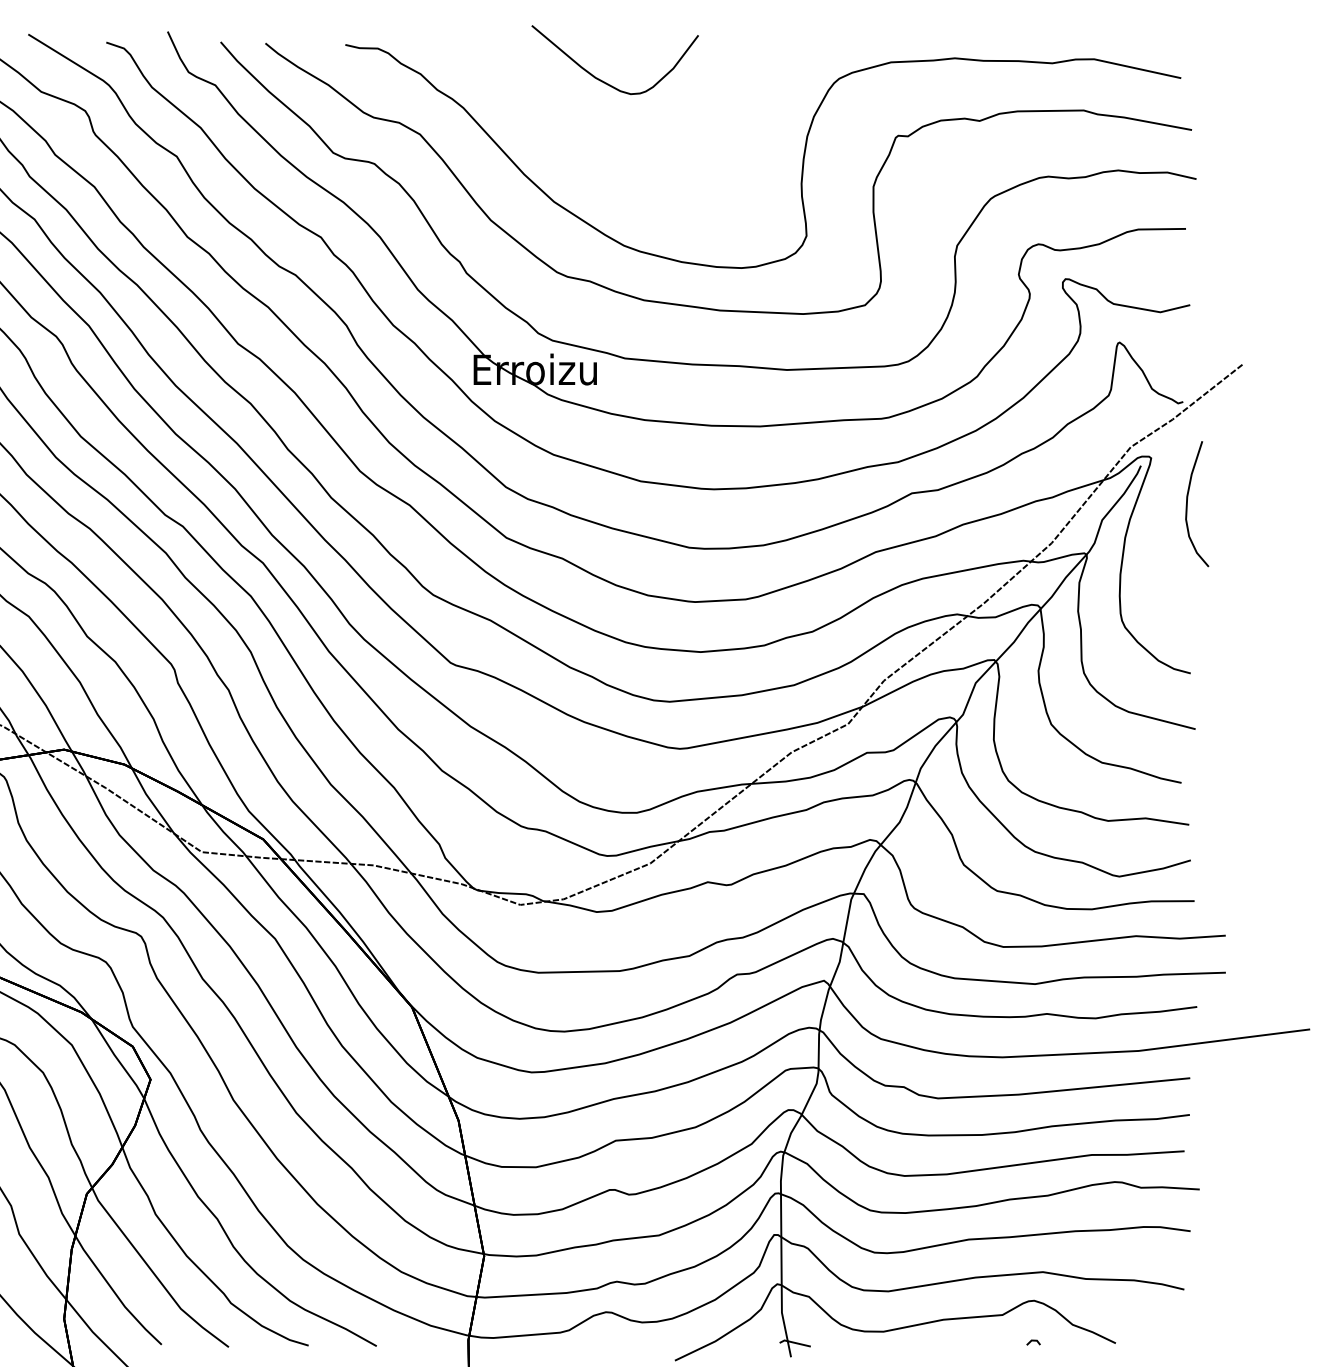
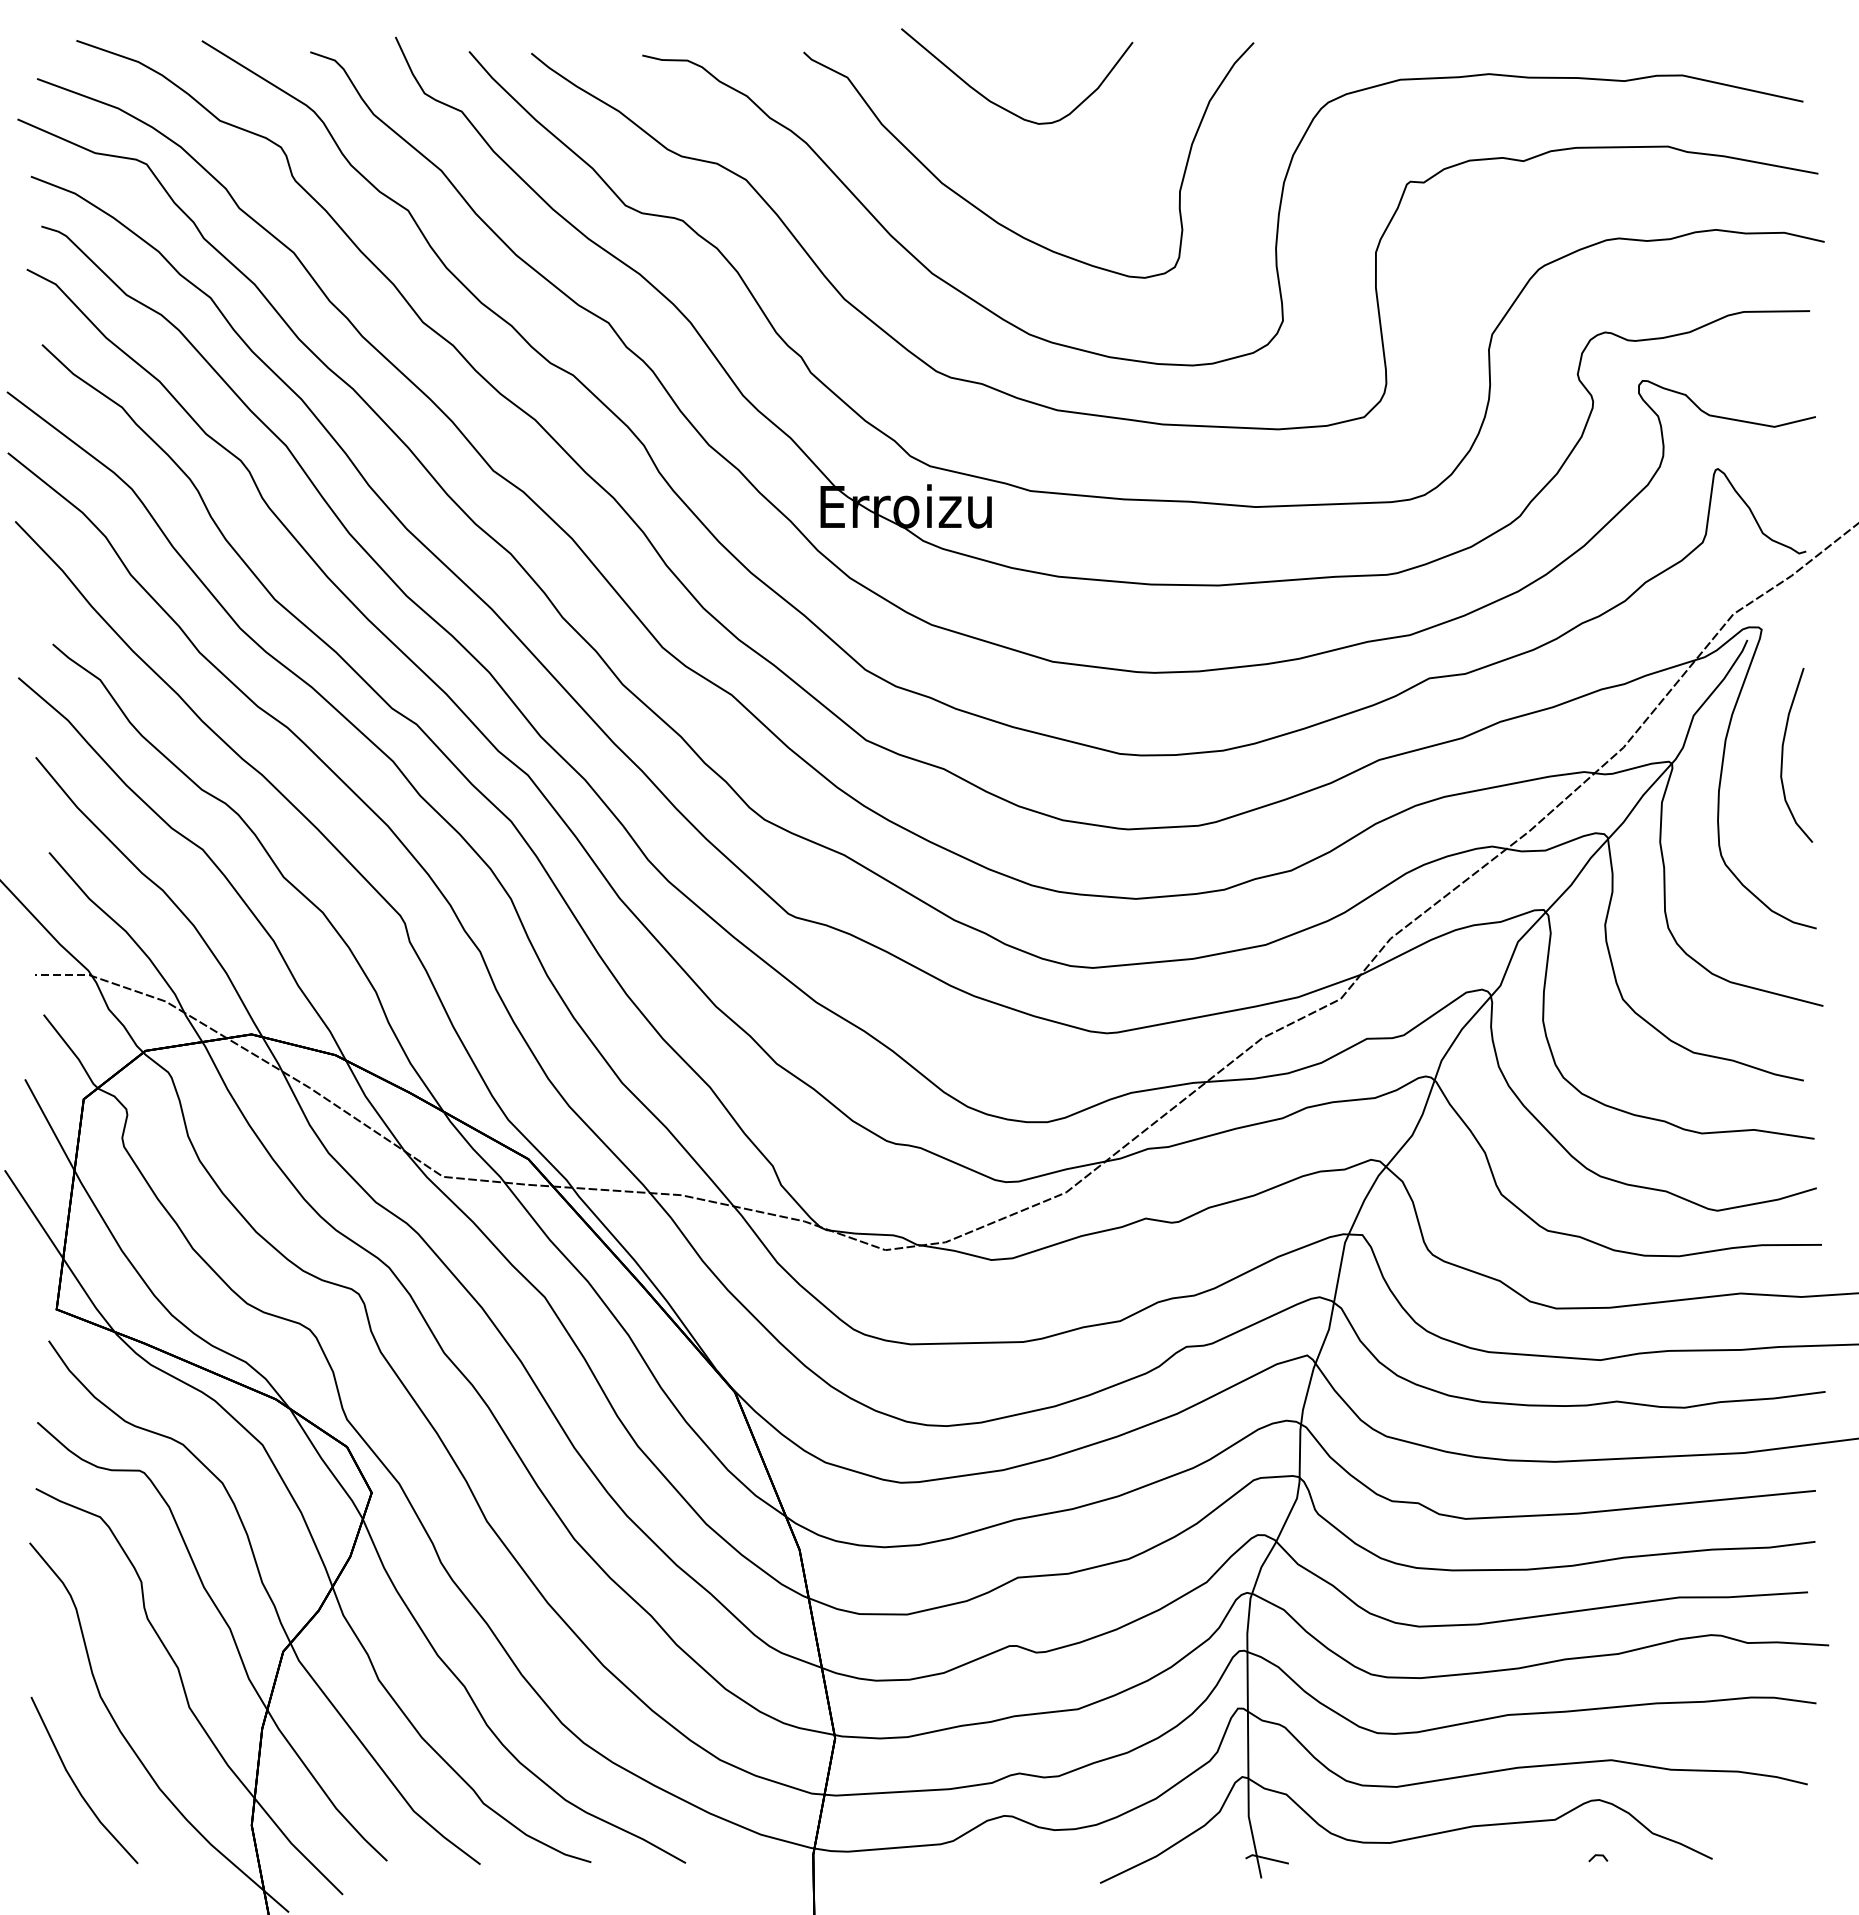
curve: (595, 160) -> (989, 215), added
curve: (1187, 504) -> (1783, 755), moved

